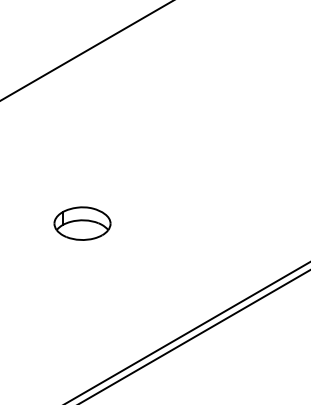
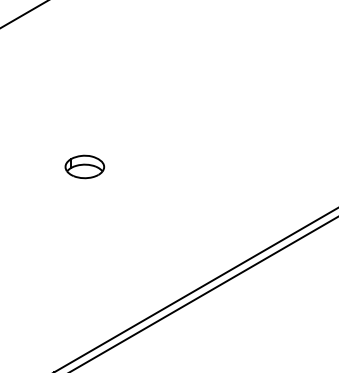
part: (82, 223) -> (84, 166), size x0.62

